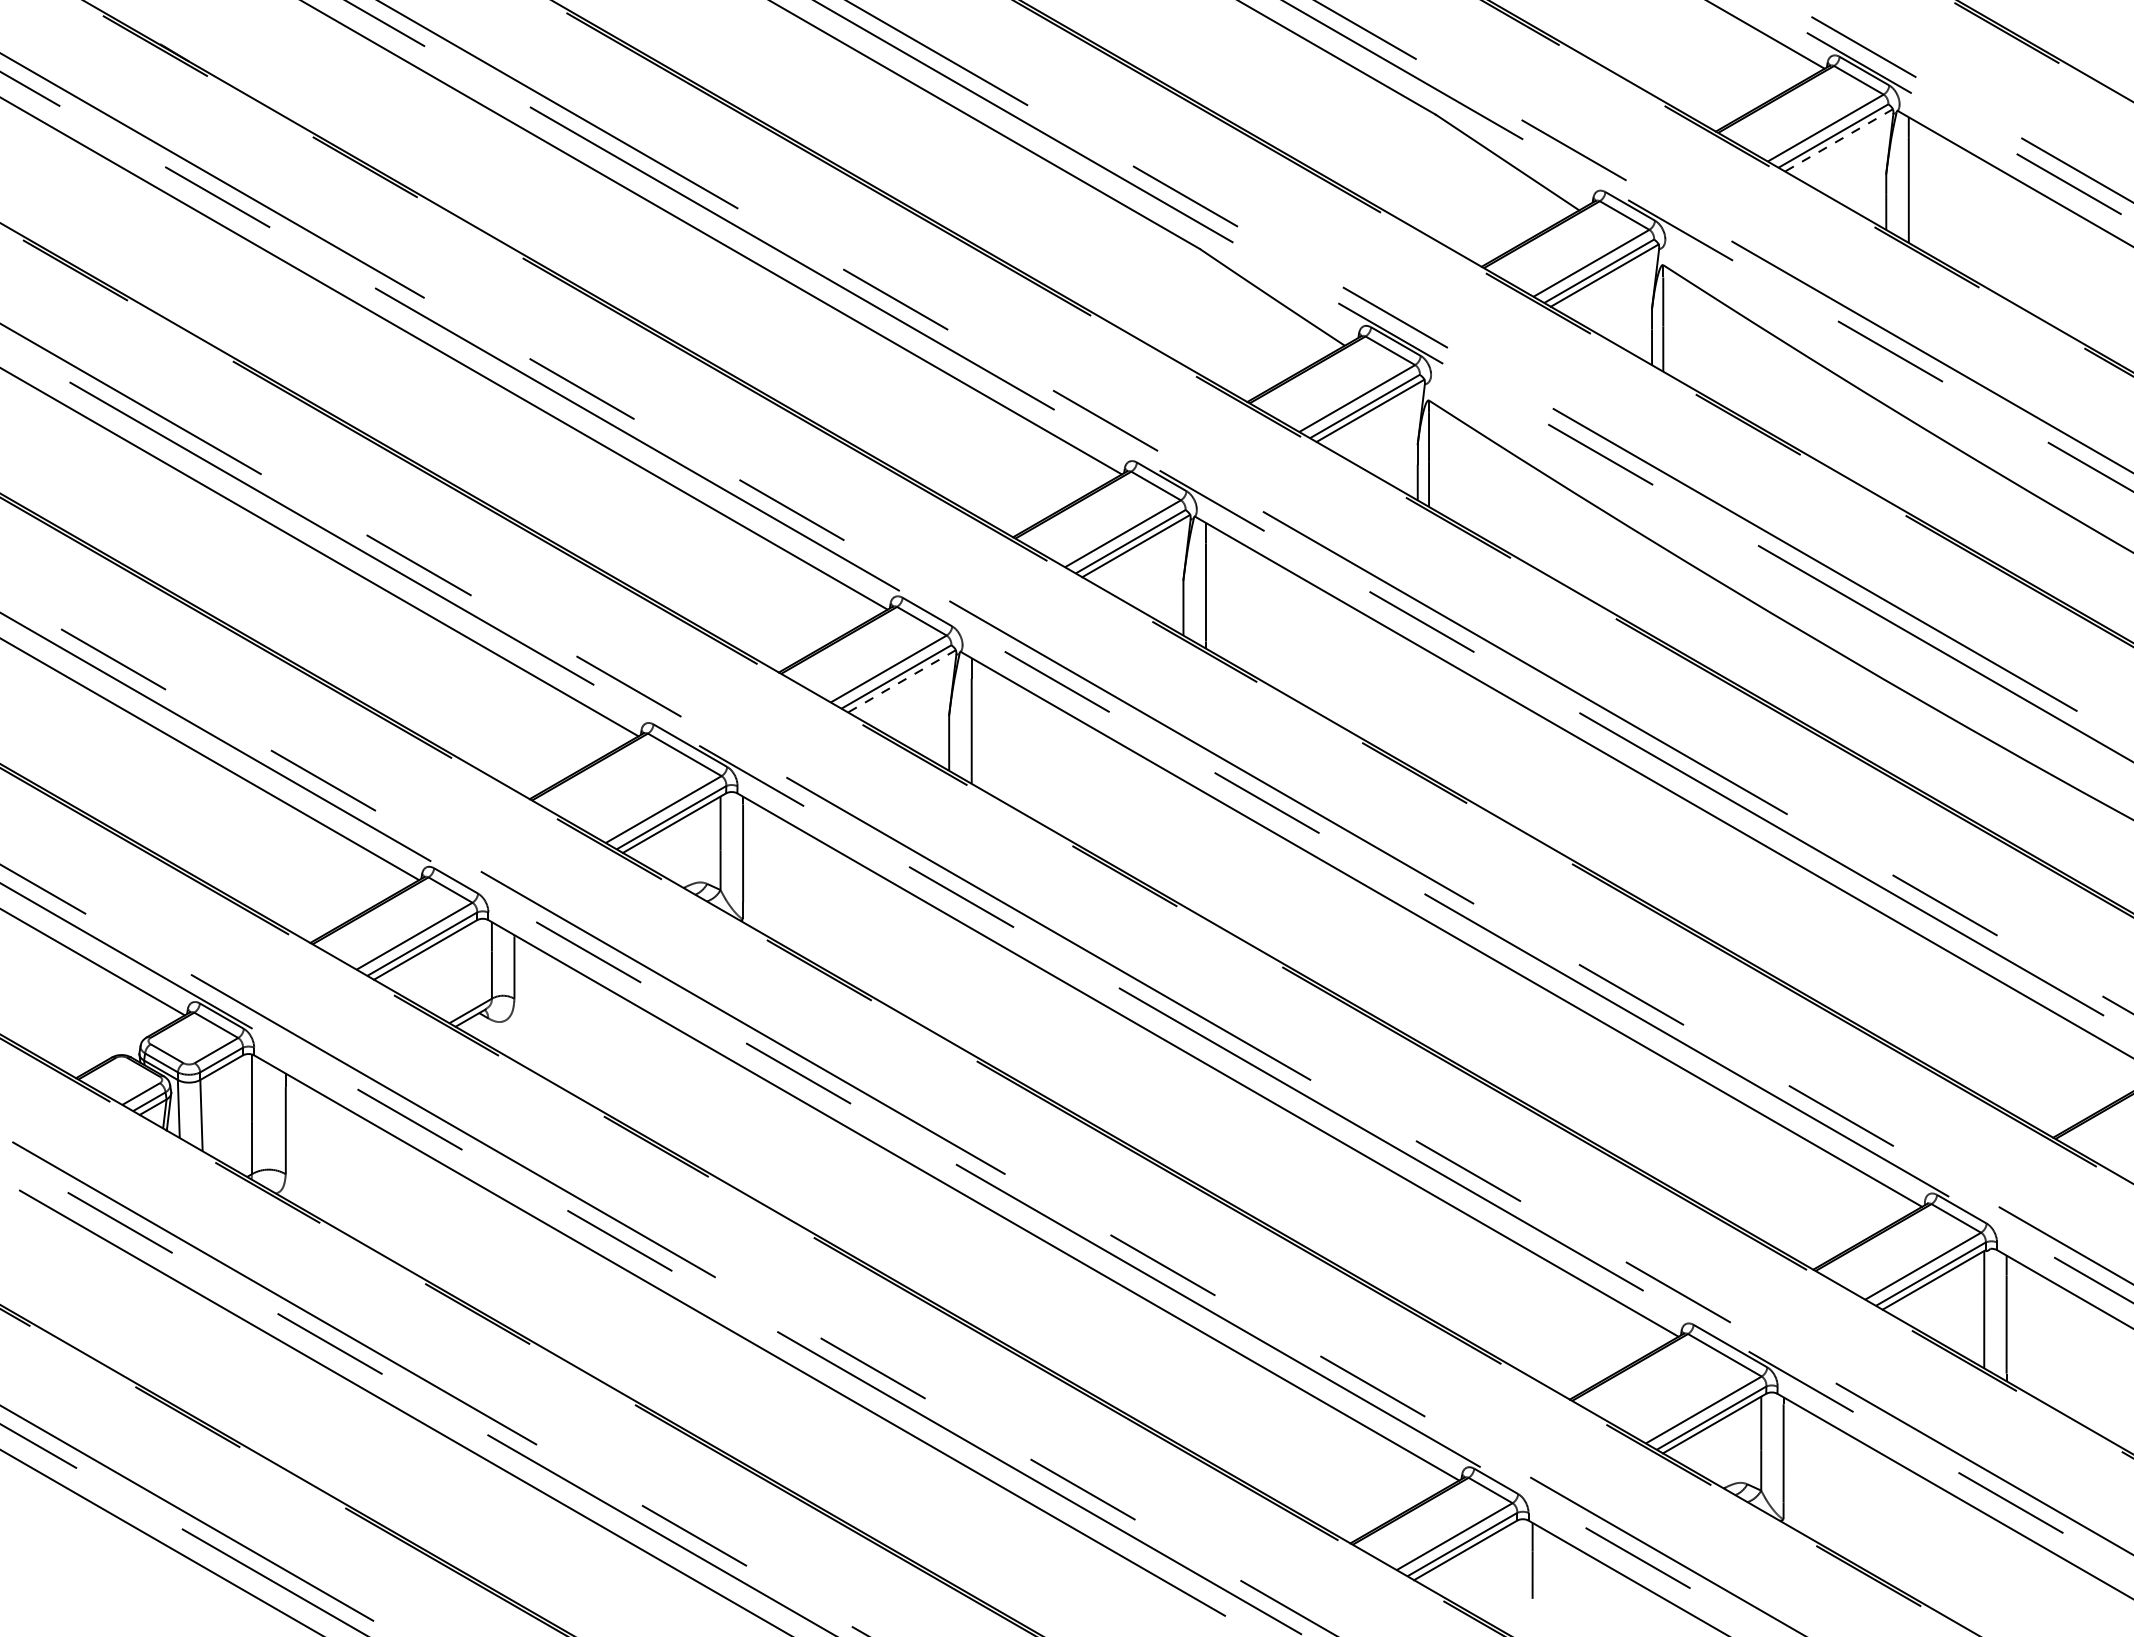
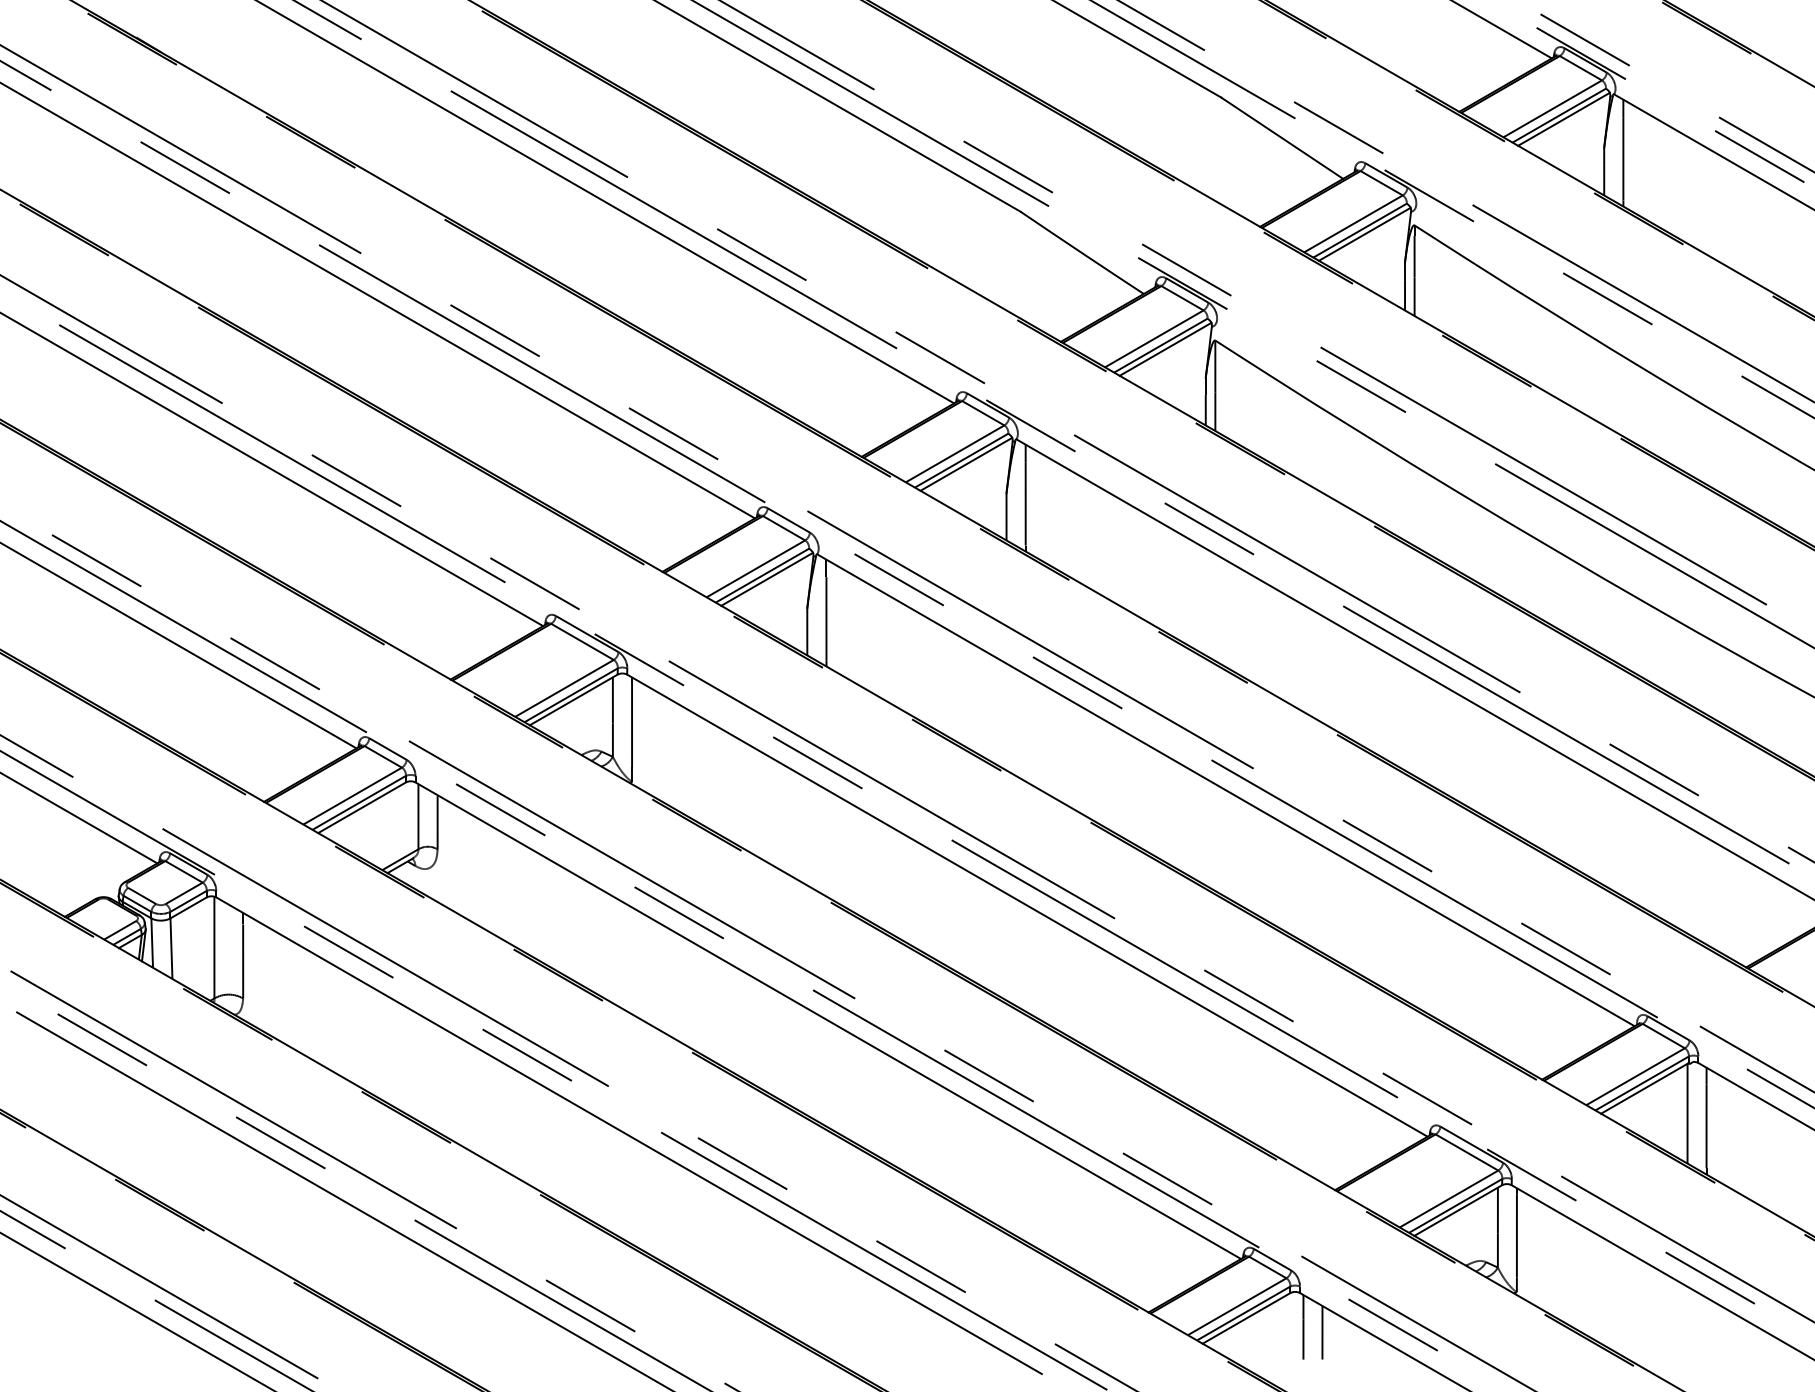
line: (1838, 140) -> (1563, 119), dashed -> solid
line: (901, 681) -> (766, 579), dashed -> solid
line: (1554, 1566) -> (1322, 1332), added

